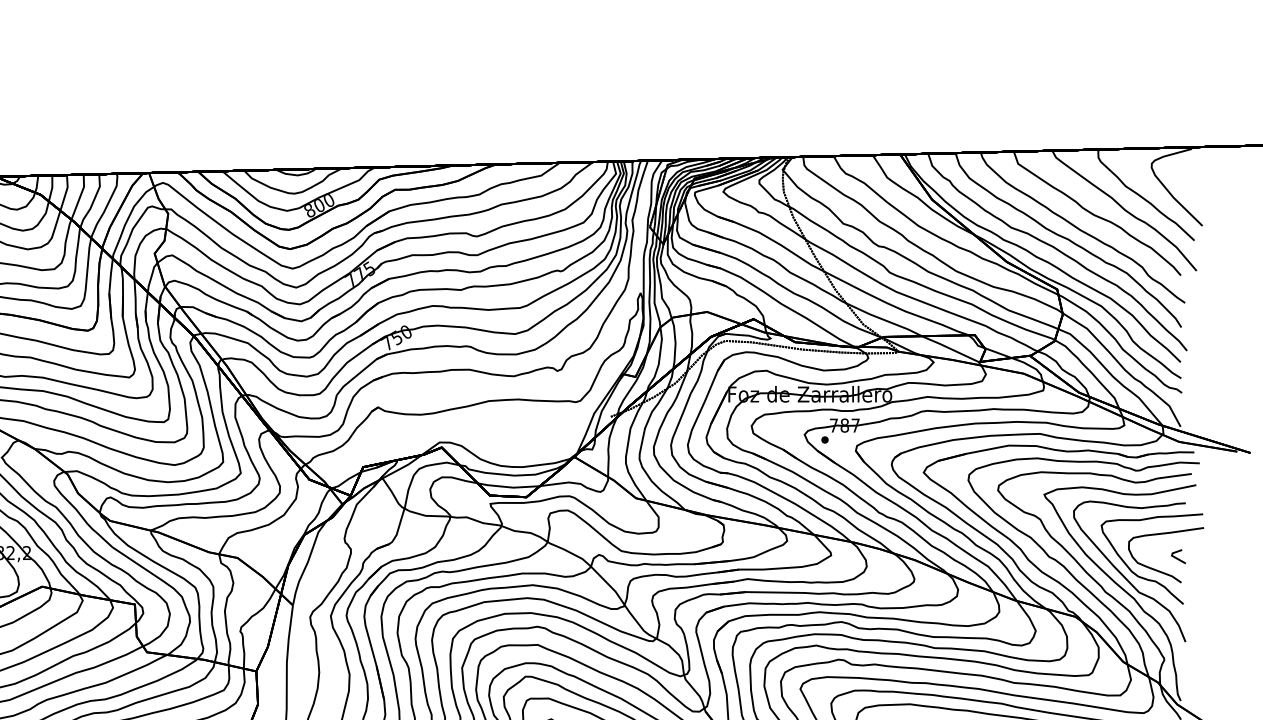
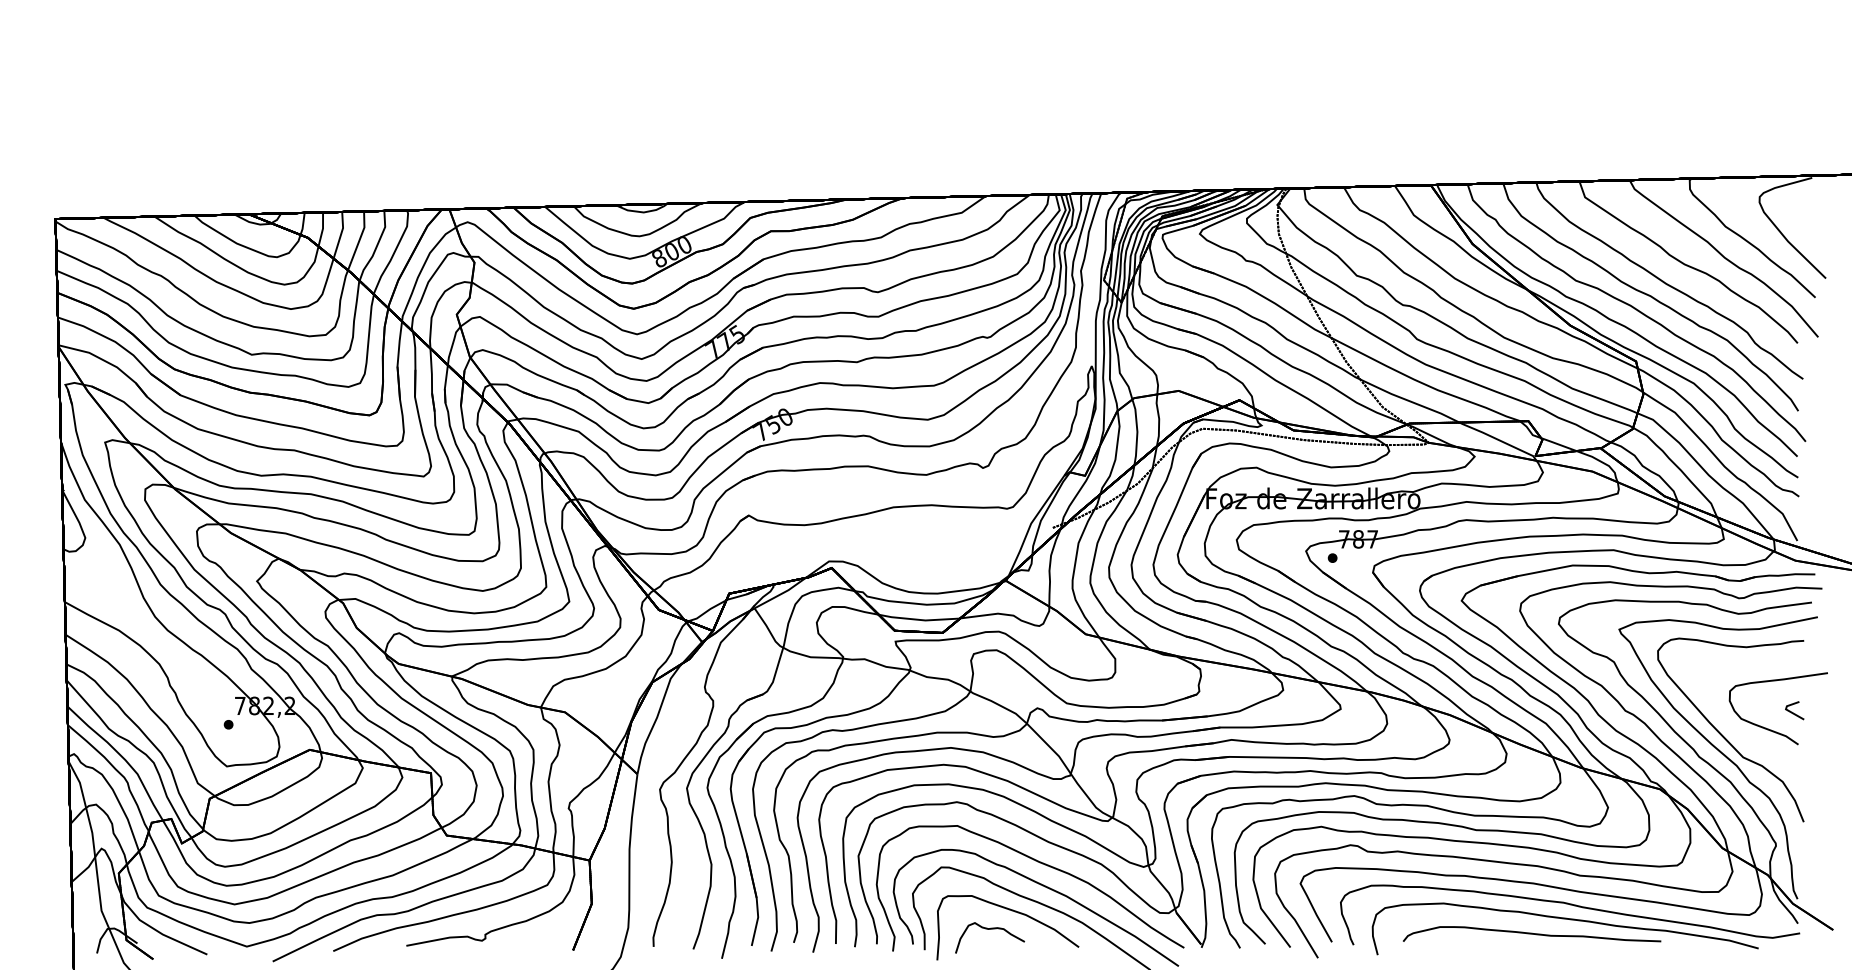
part: (1145, 578) -> (1751, 738), removed

